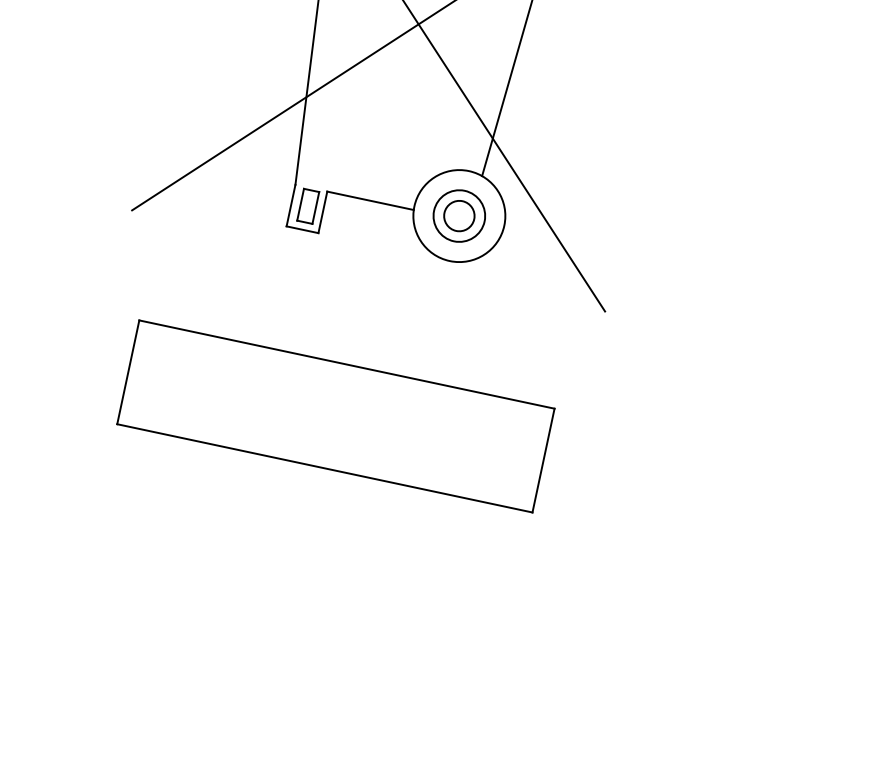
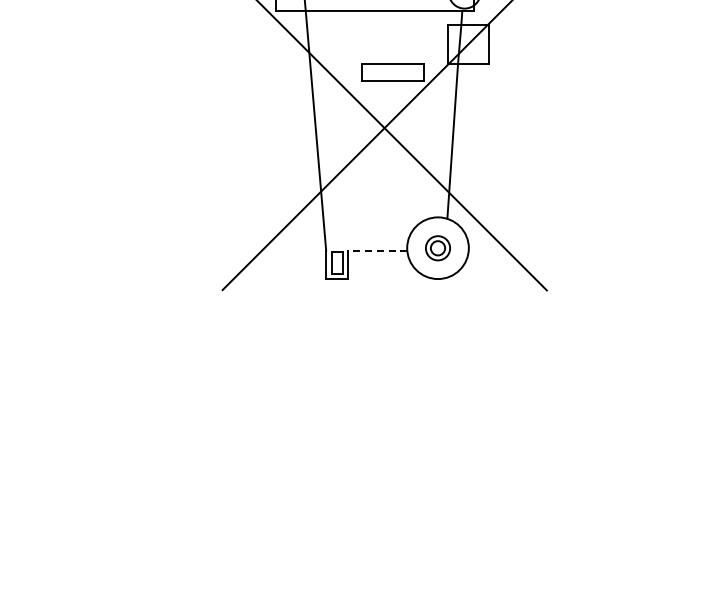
line: (370, 200) -> (377, 250), solid -> dashed
part: (458, 216) -> (437, 248), size x0.7
part: (335, 415) -> (384, 396), removed

